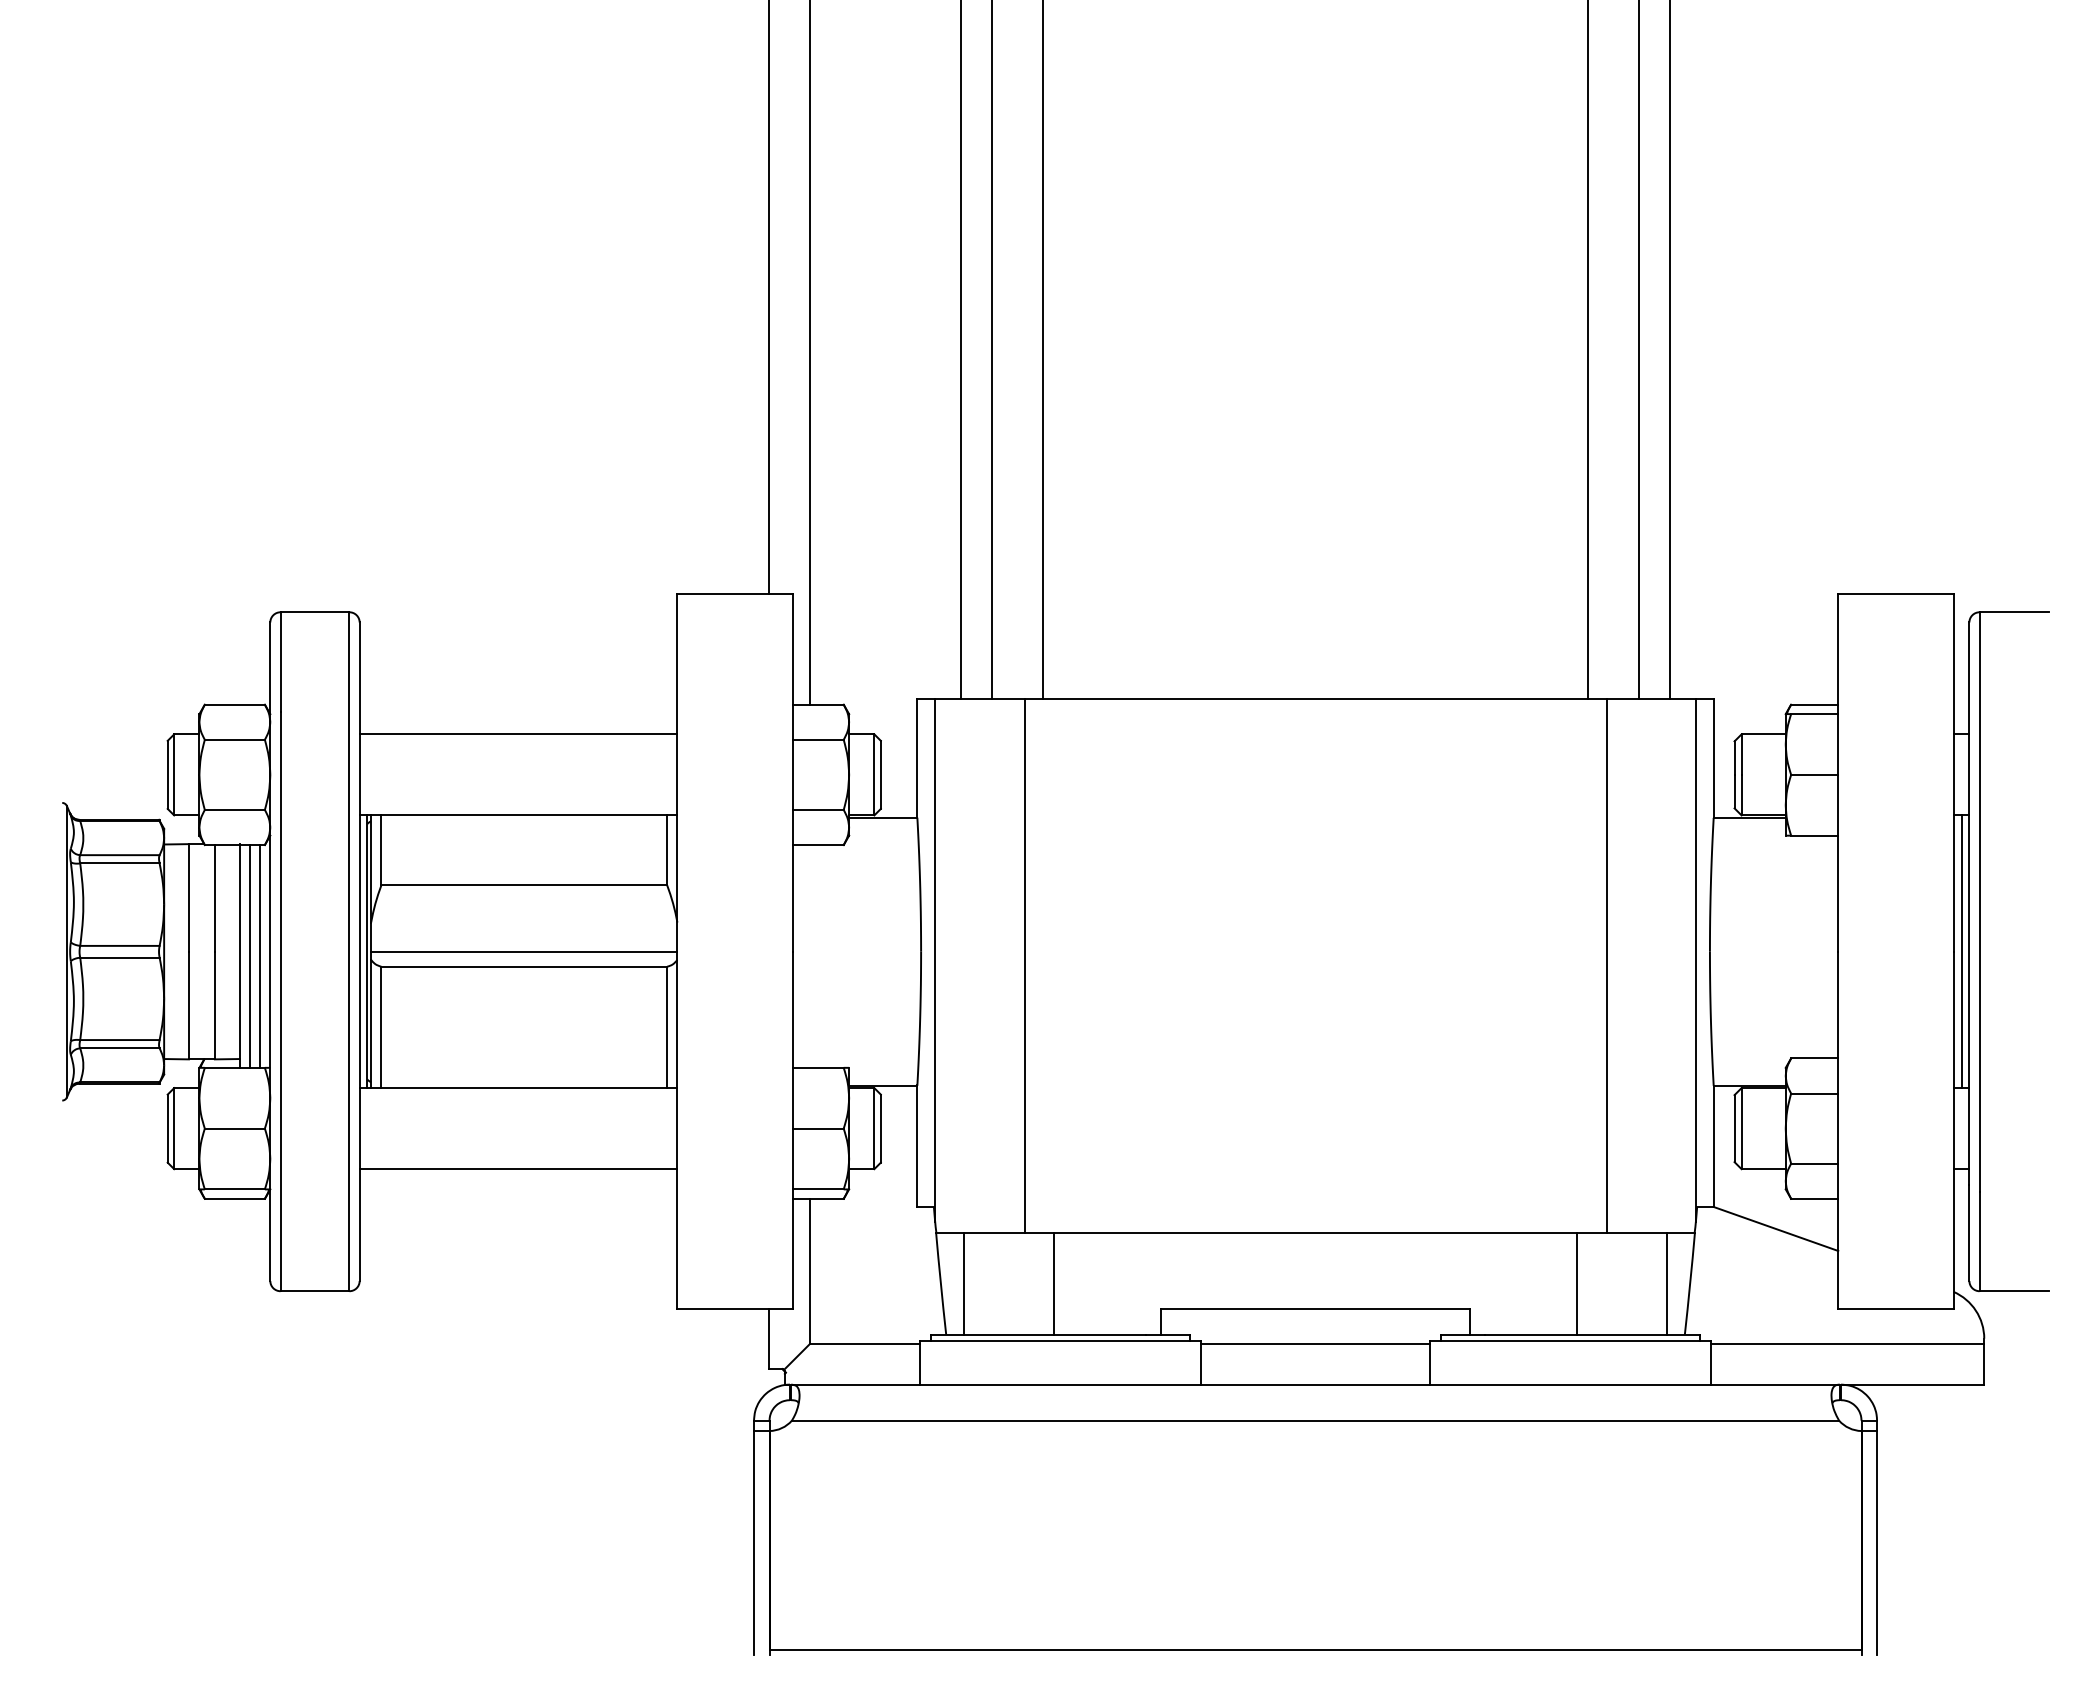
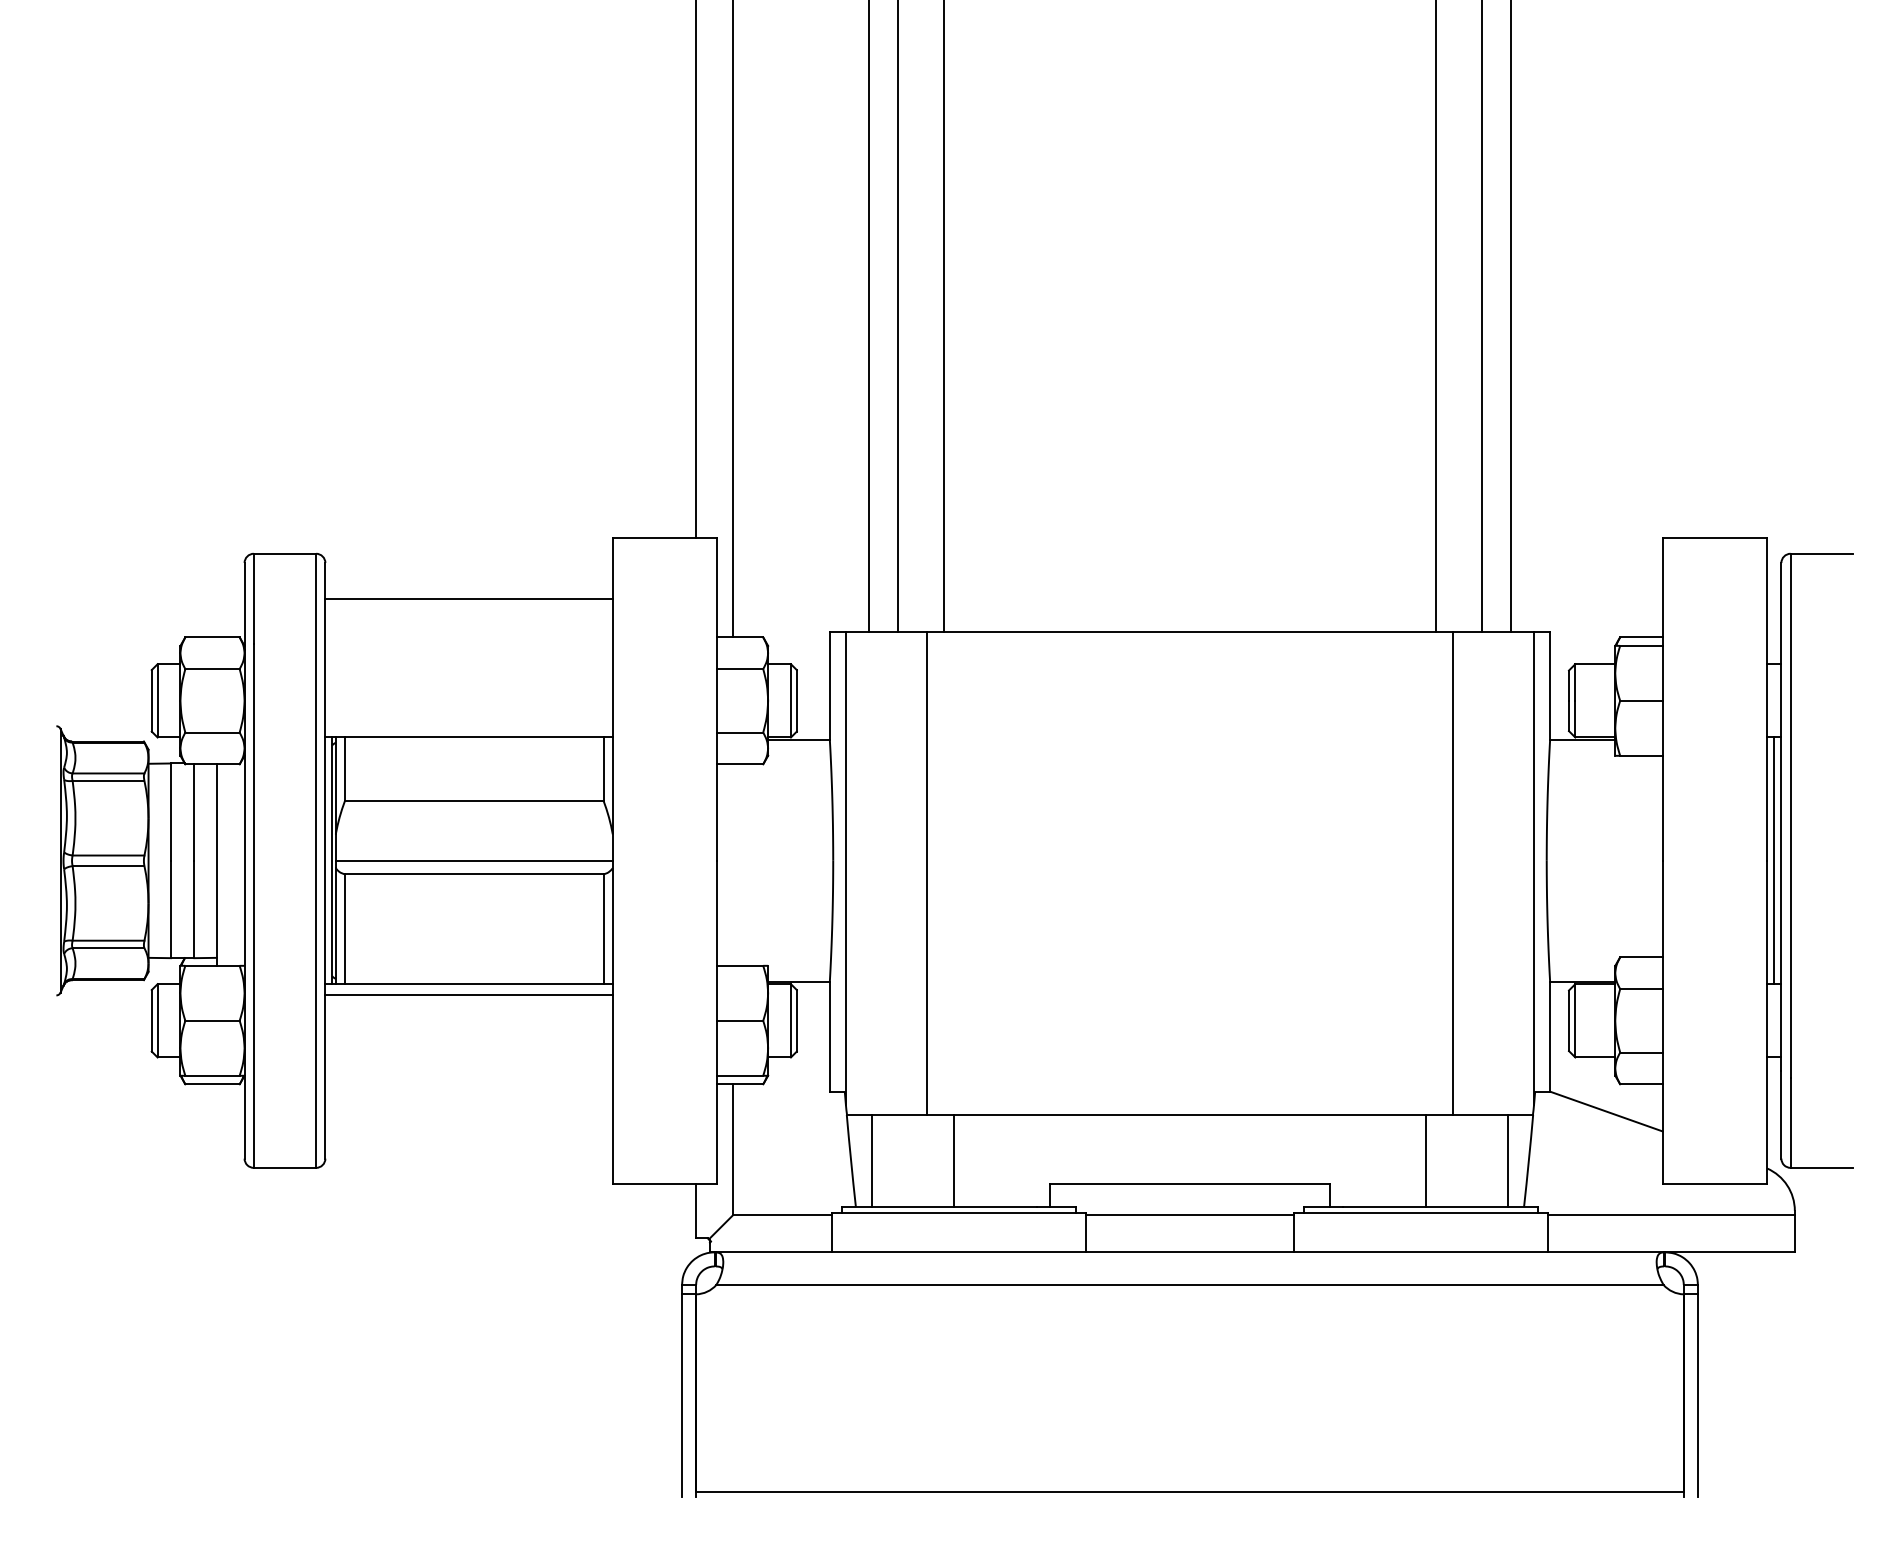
line: (518, 734) -> (469, 599), moved
line: (249, 956) -> (225, 865), removed
line: (260, 956) -> (235, 865), removed
line: (518, 1169) -> (469, 995), moved

